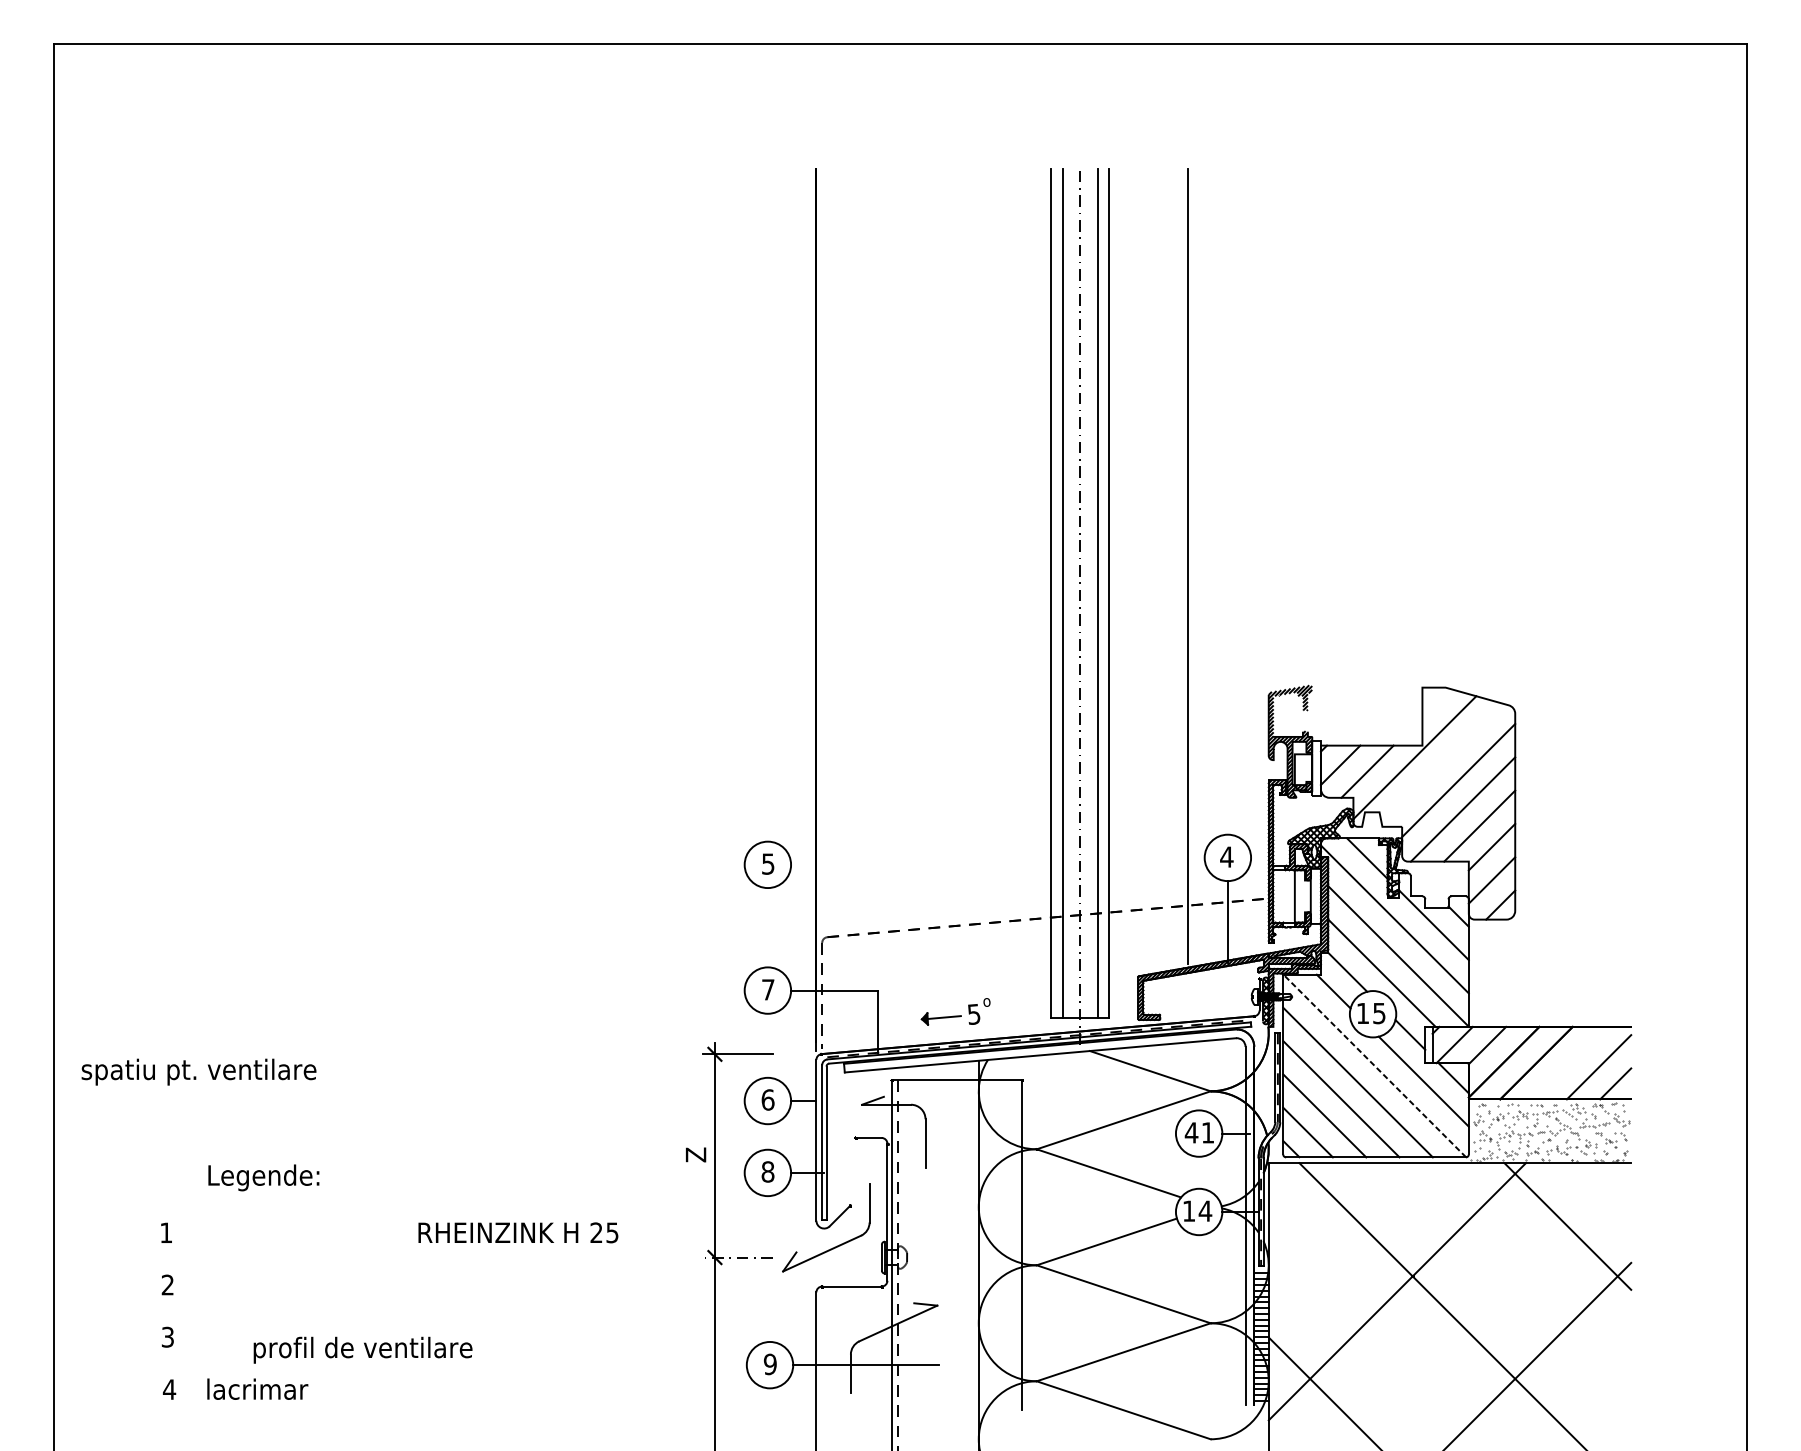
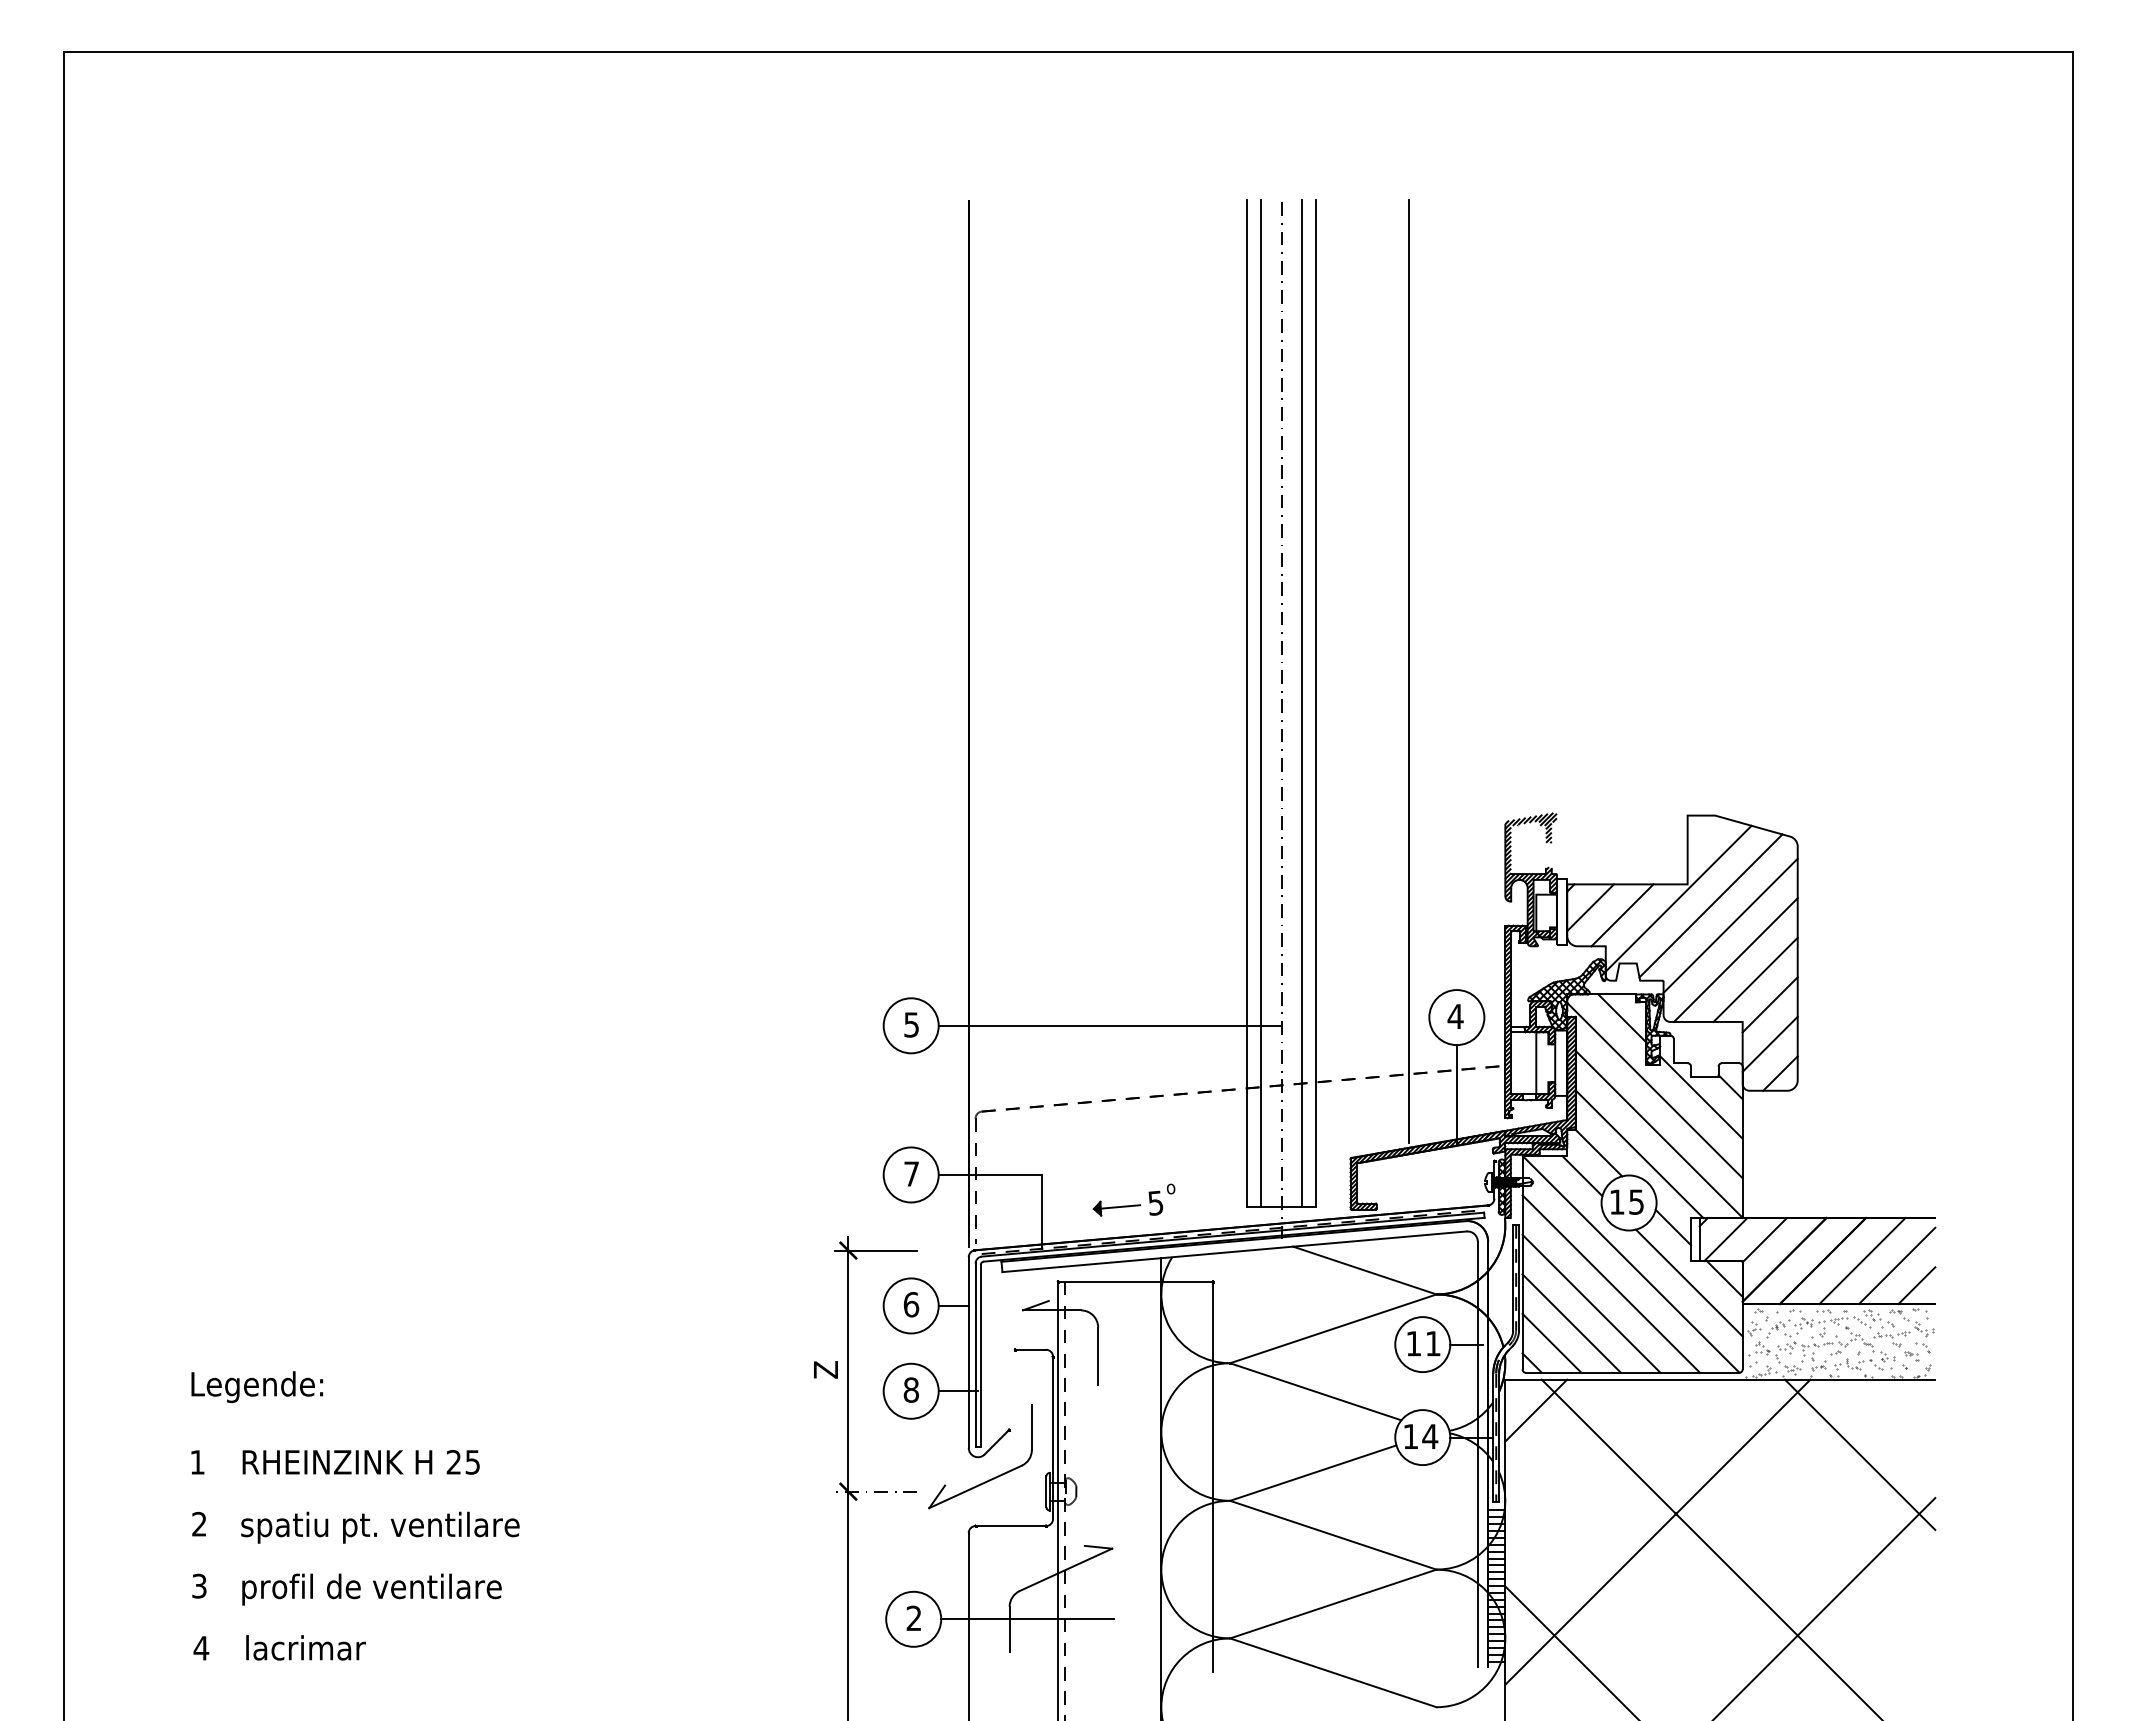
line: (1441, 763) -> (1710, 905), added
line: (935, 864) -> (1109, 1025), added
line: (1569, 1063) -> (1862, 1261), added
line: (1374, 1066) -> (1630, 1264), dashed -> solid
text: (199, 1071) -> (380, 1527), moved
text: (1191, 1132) -> (1413, 1343), 41 -> 11
text: (264, 1178) -> (257, 1387), moved
line: (1295, 1189) -> (1536, 1410), added
text: (517, 1232) -> (360, 1462), moved
text: (362, 1350) -> (371, 1589), moved
text: (769, 1364) -> (913, 1618), 9 -> 2

